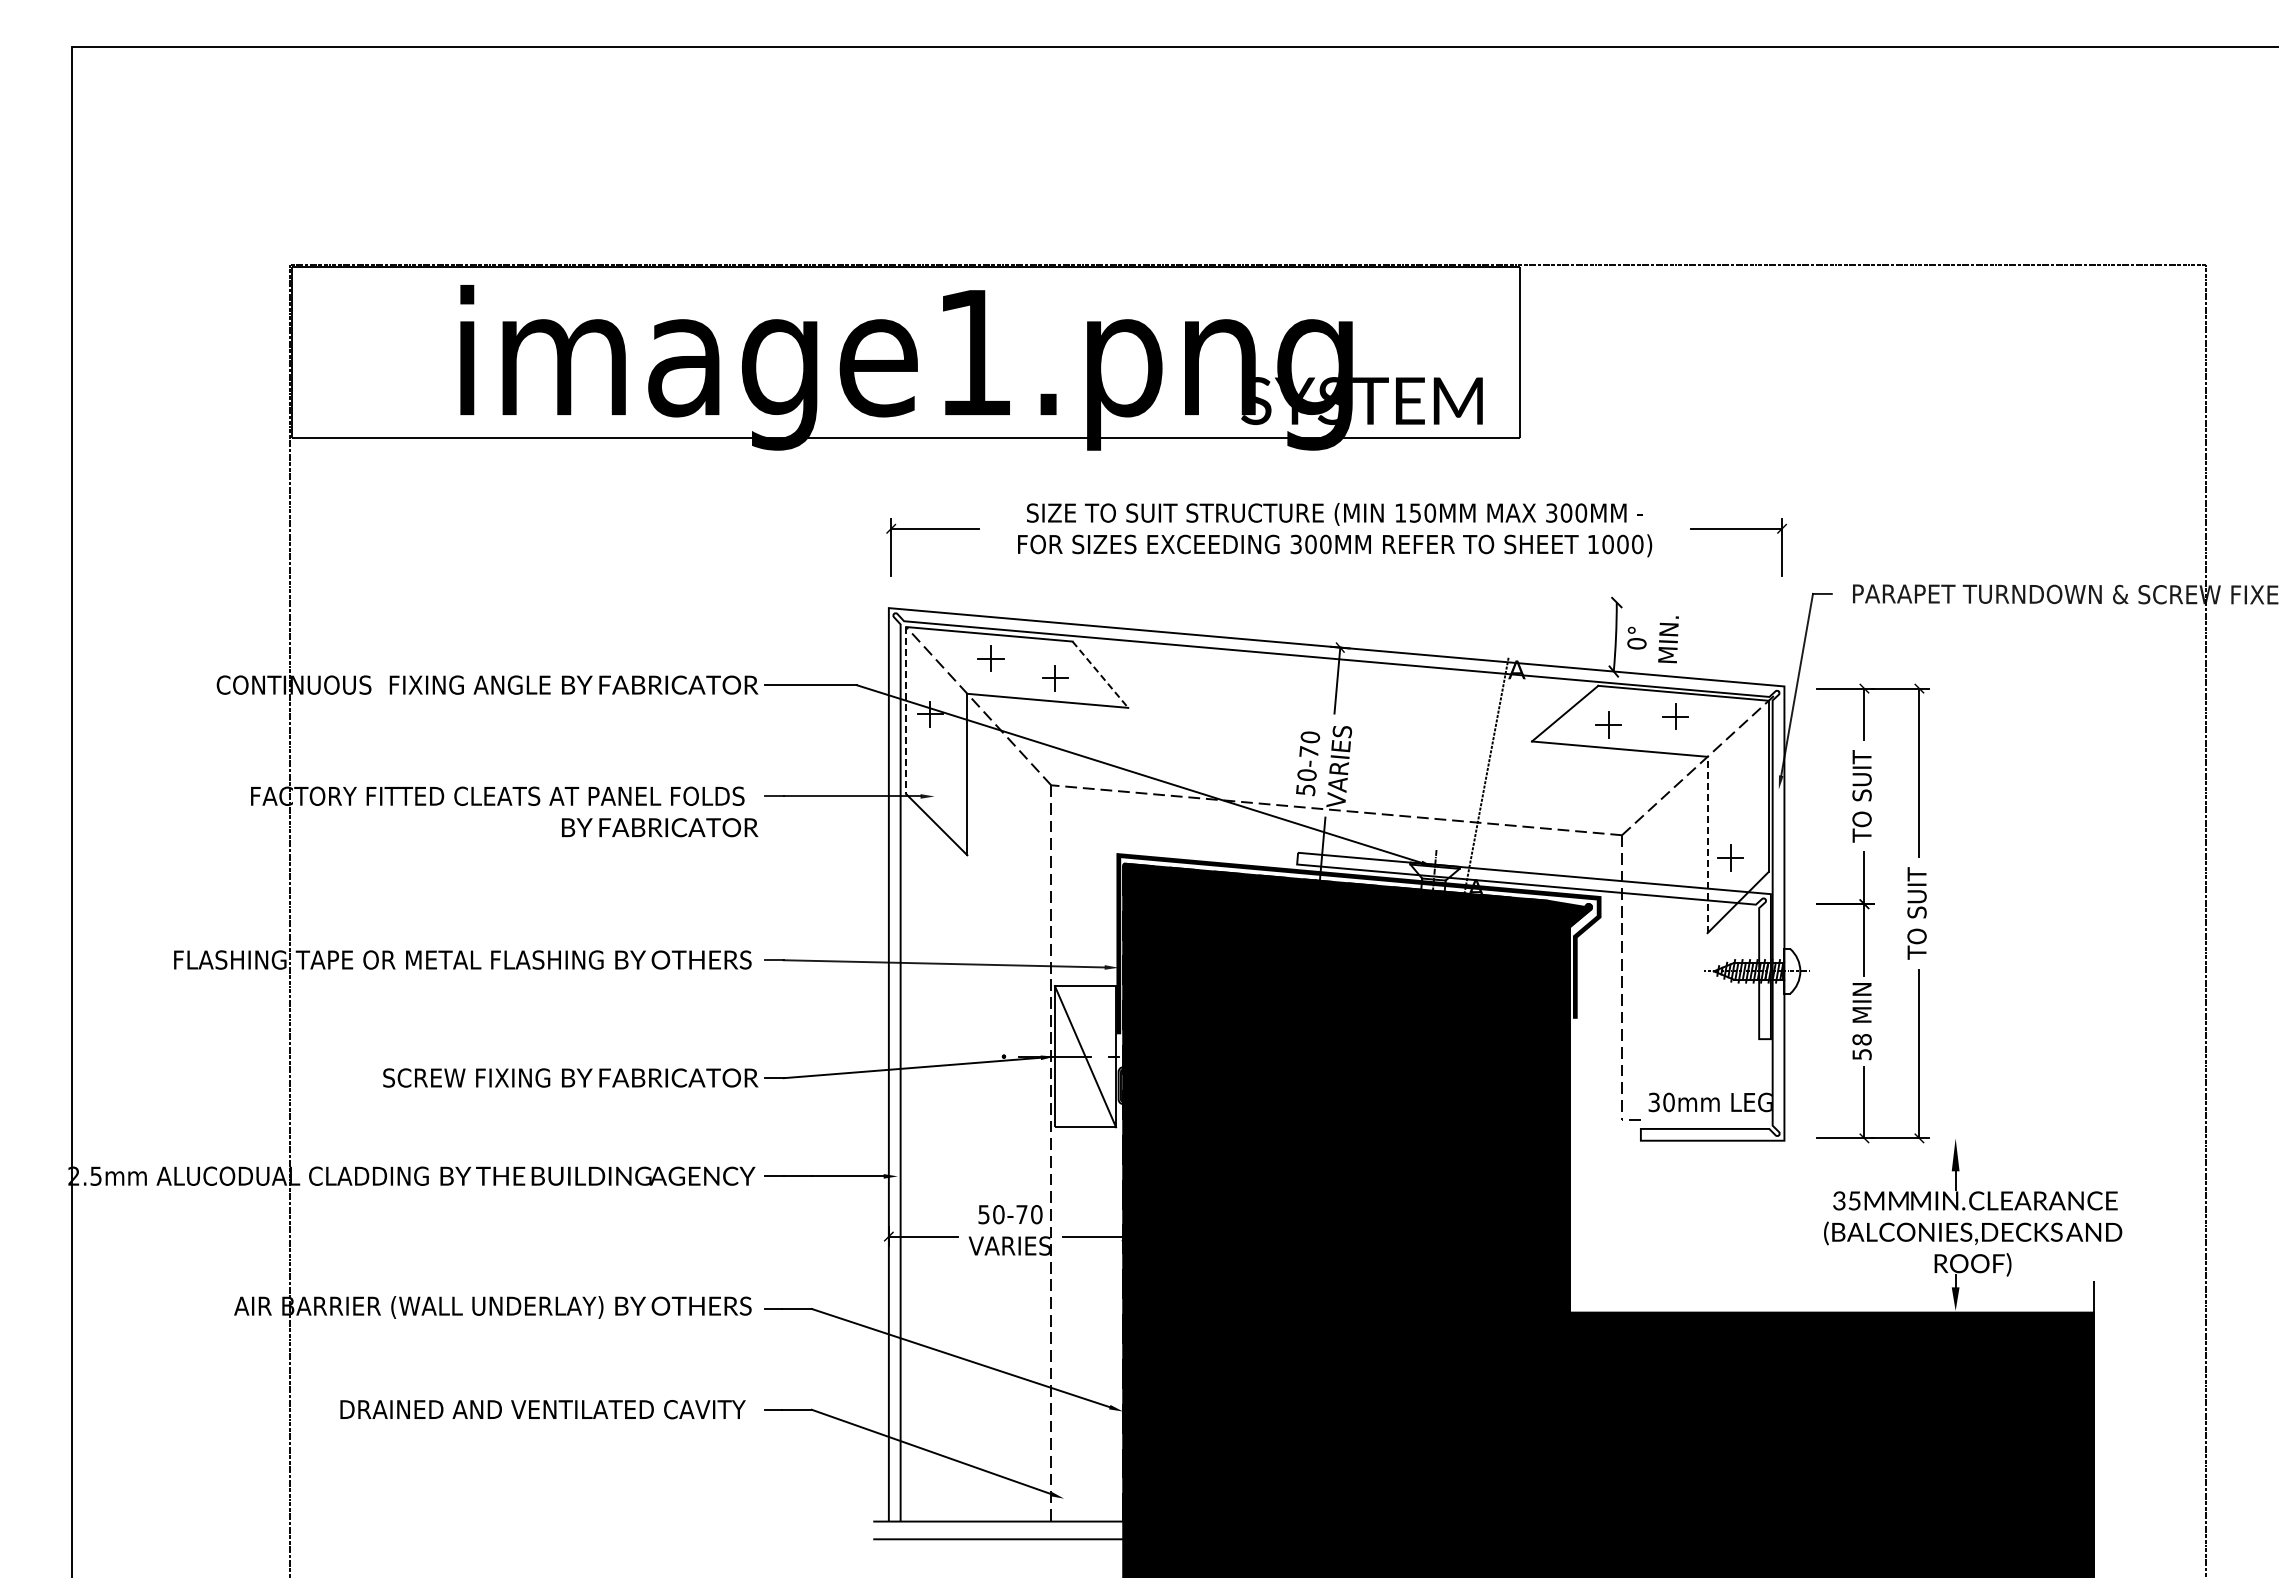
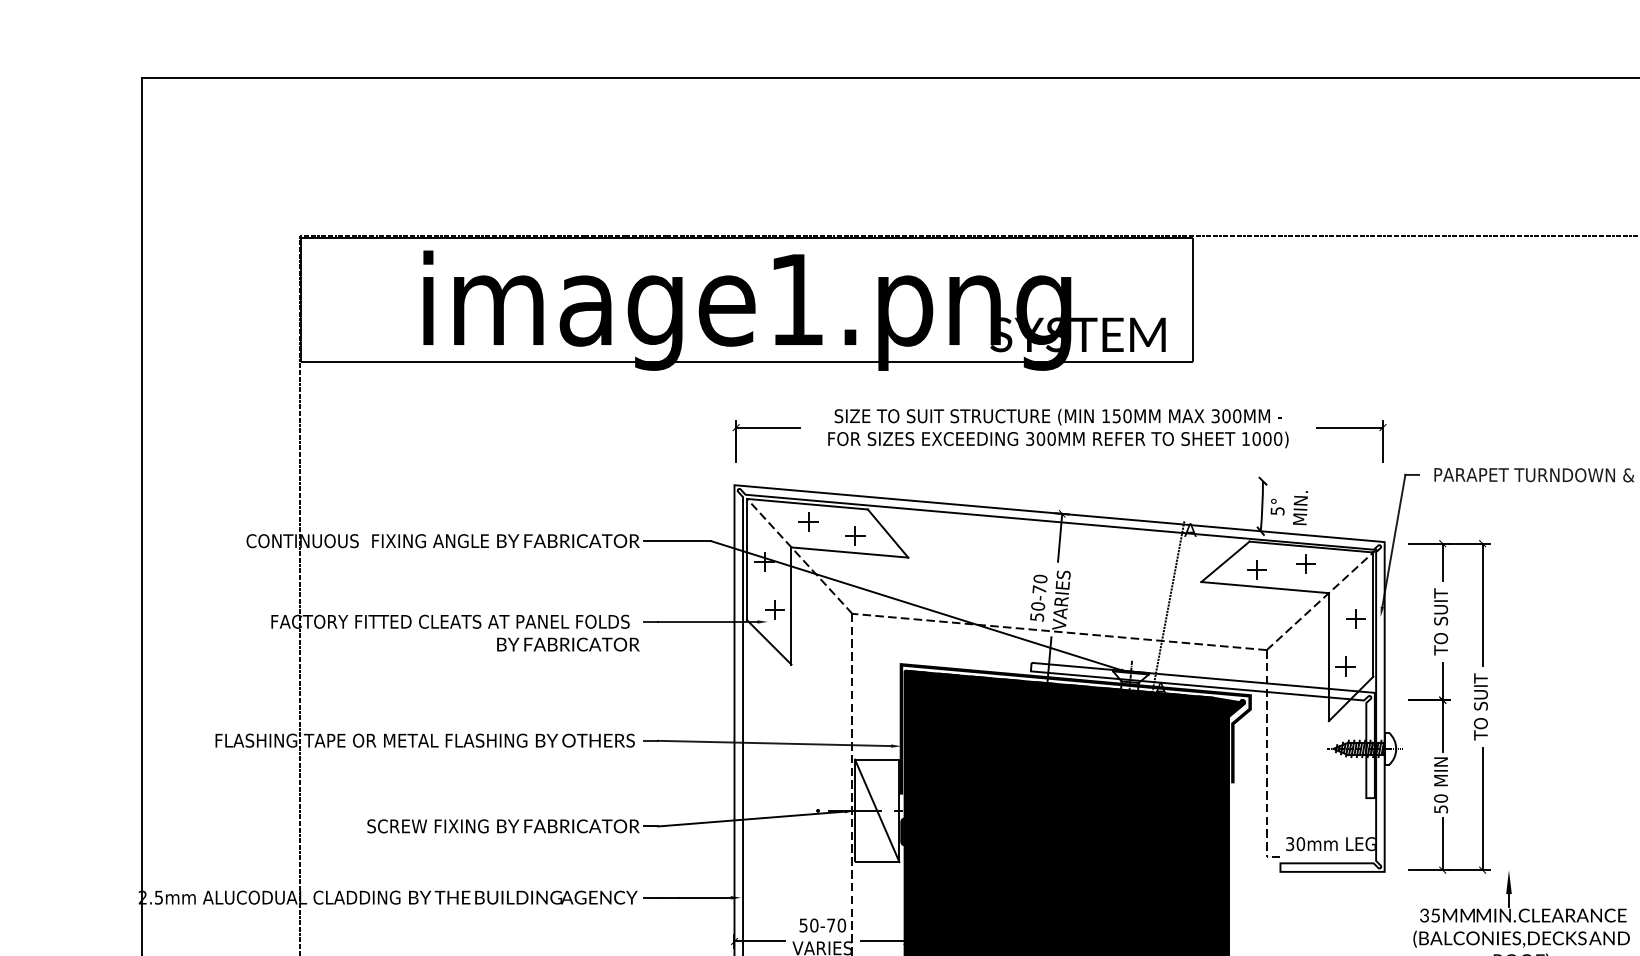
text: (1636, 643) -> (1277, 510), 0° -> 5°
line: (1100, 675) -> (888, 534), dashed -> solid
line: (906, 710) -> (747, 559), dashed -> solid
part: (944, 780) -> (774, 610), added
part: (1744, 791) -> (1355, 618), added
line: (1707, 844) -> (1328, 656), dashed -> solid
text: (1861, 1039) -> (1440, 798), 58 -> 50

